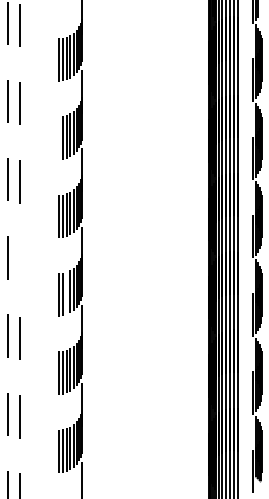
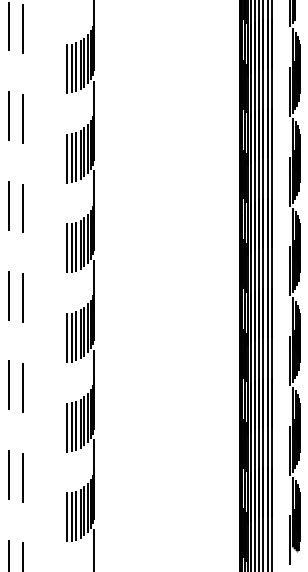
line: (59, 138) -> (67, 158), added
line: (19, 260) -> (22, 298), added
line: (66, 293) -> (76, 336), added

